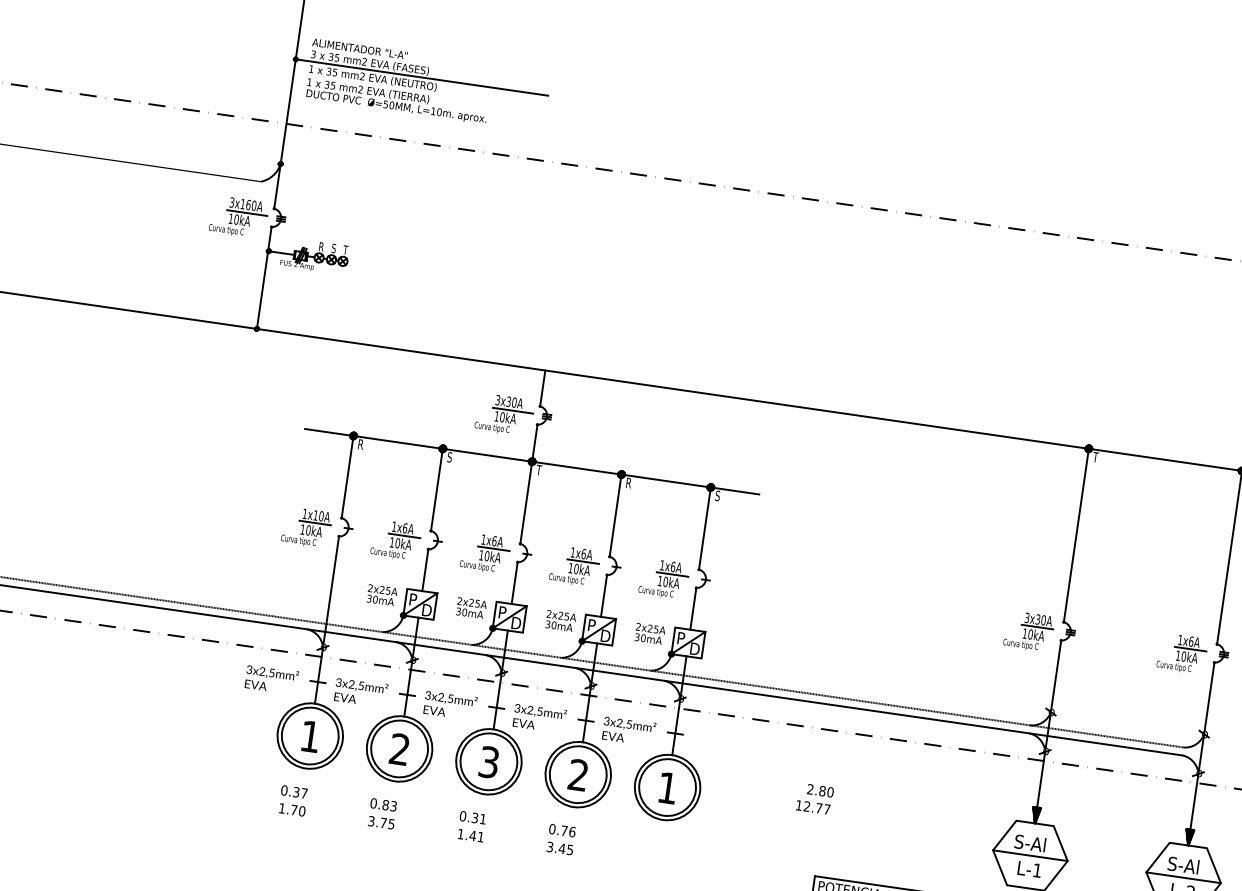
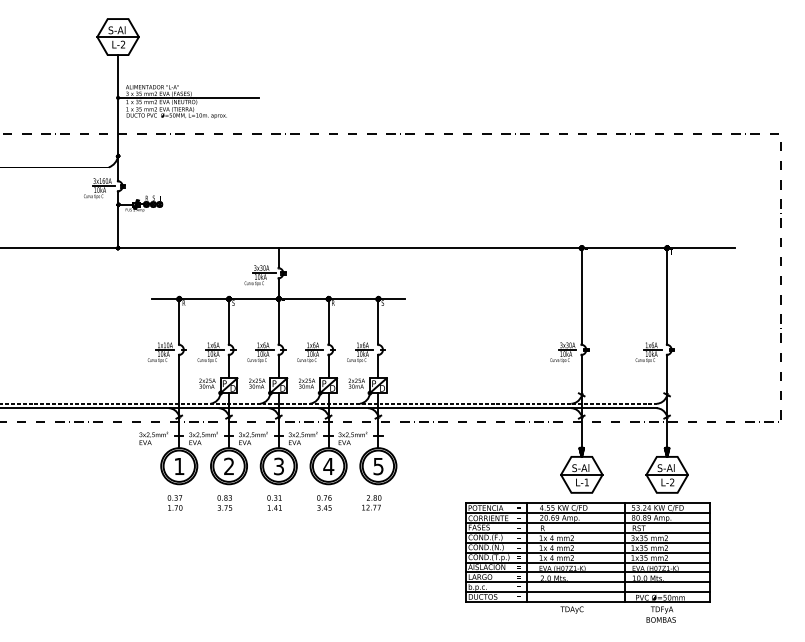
text: (578, 773) -> (328, 465), 2 -> 4
text: (667, 788) -> (378, 466), 1 -> 5
text: (814, 798) -> (371, 502), moved

